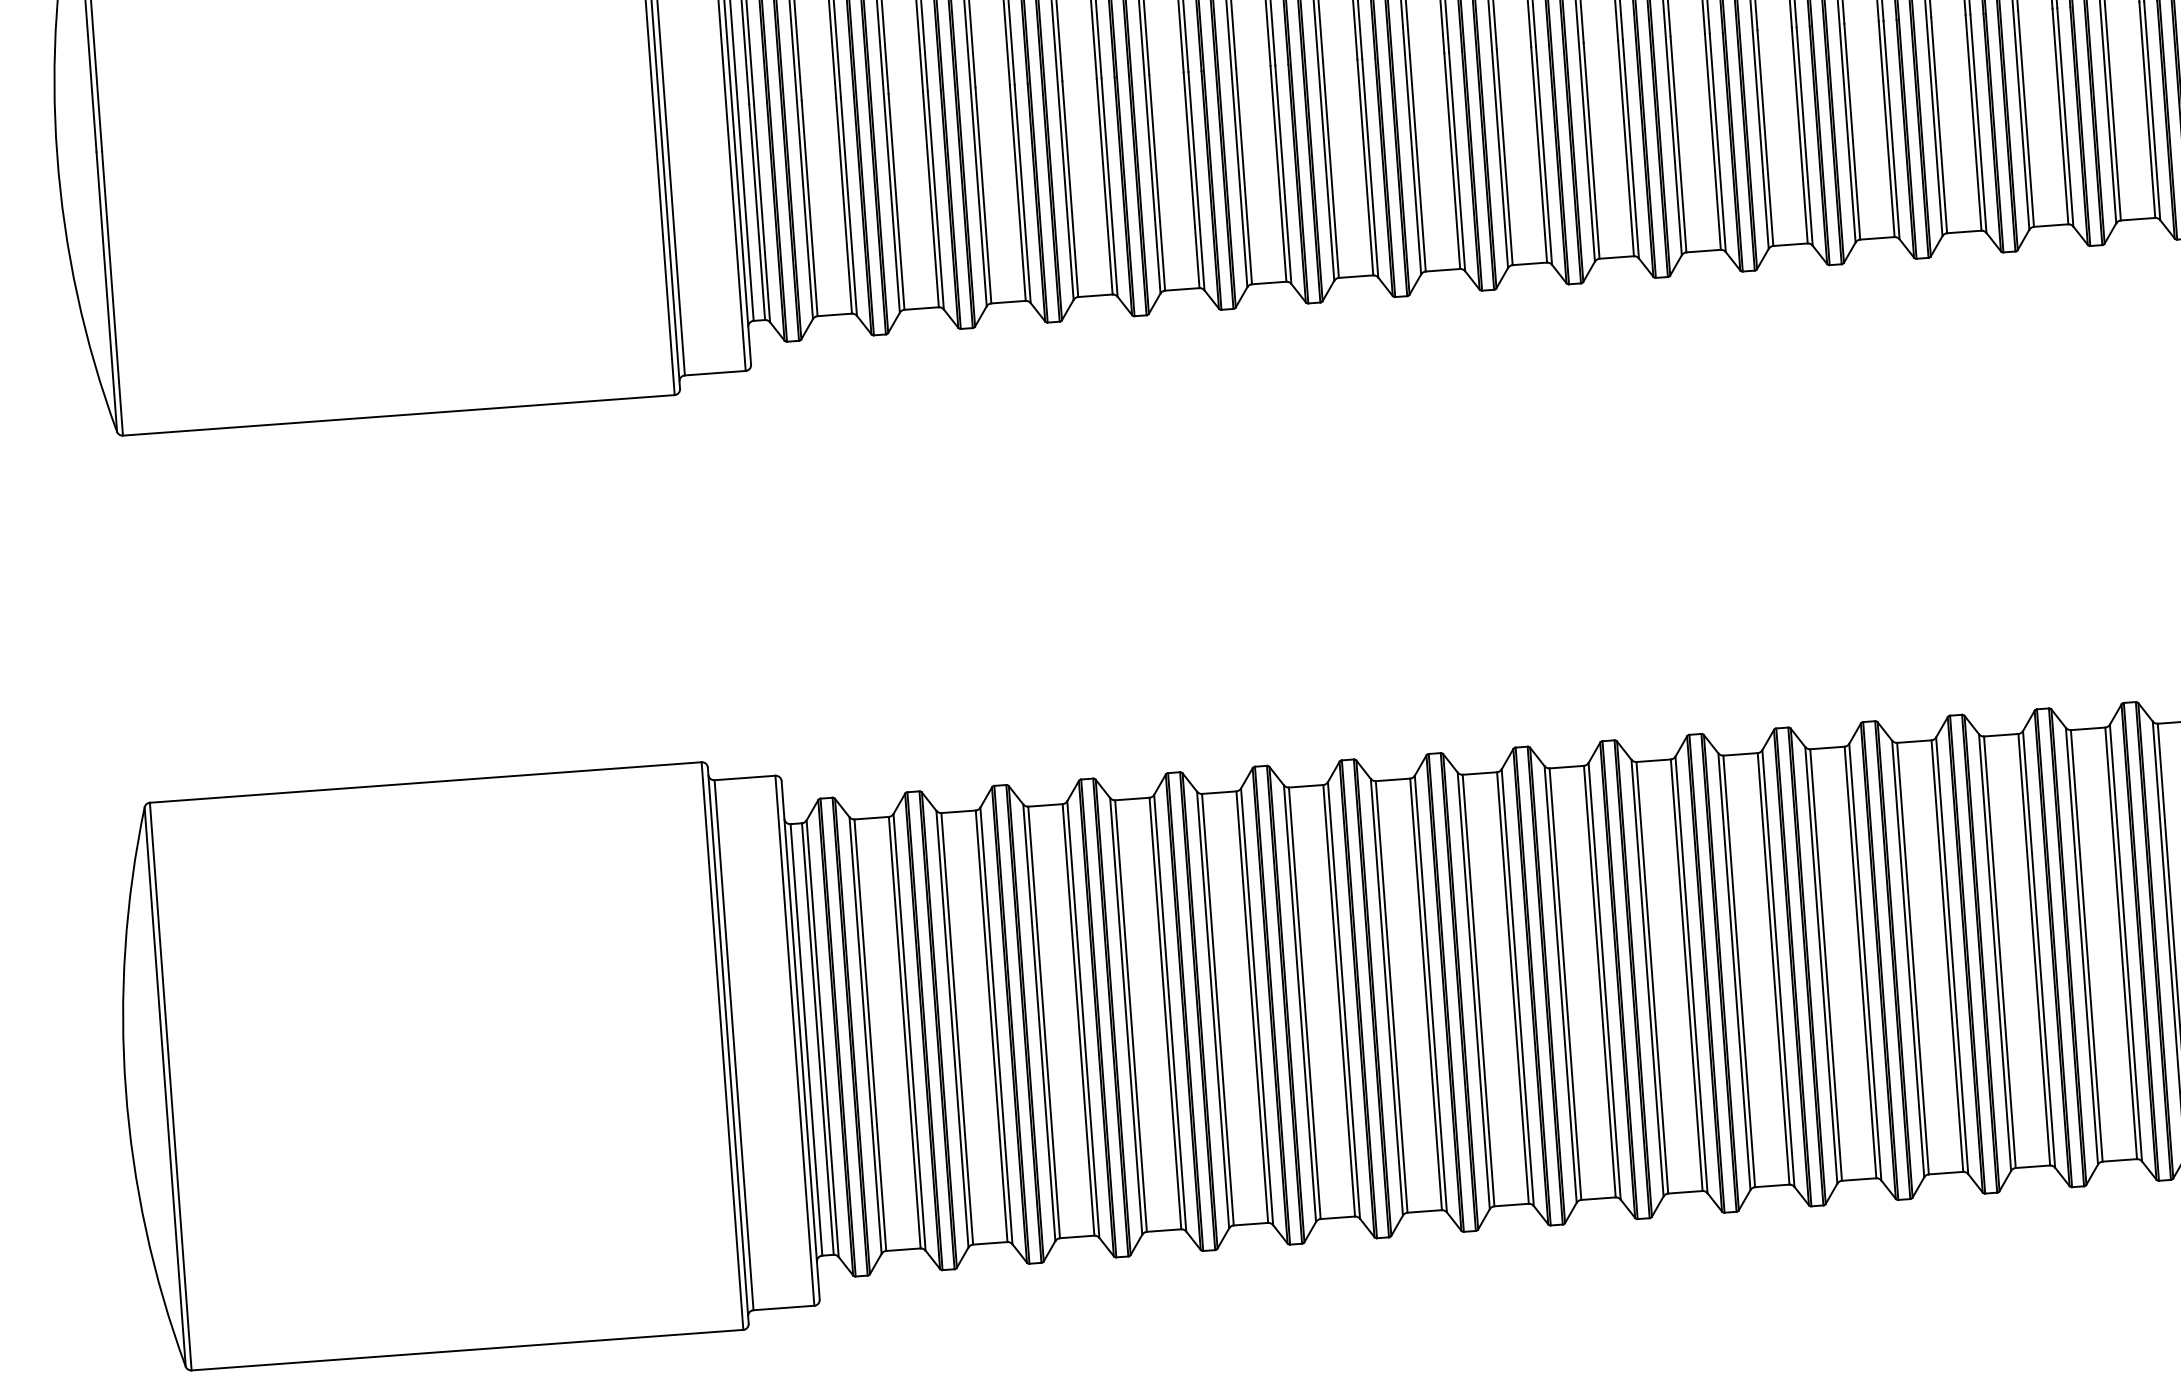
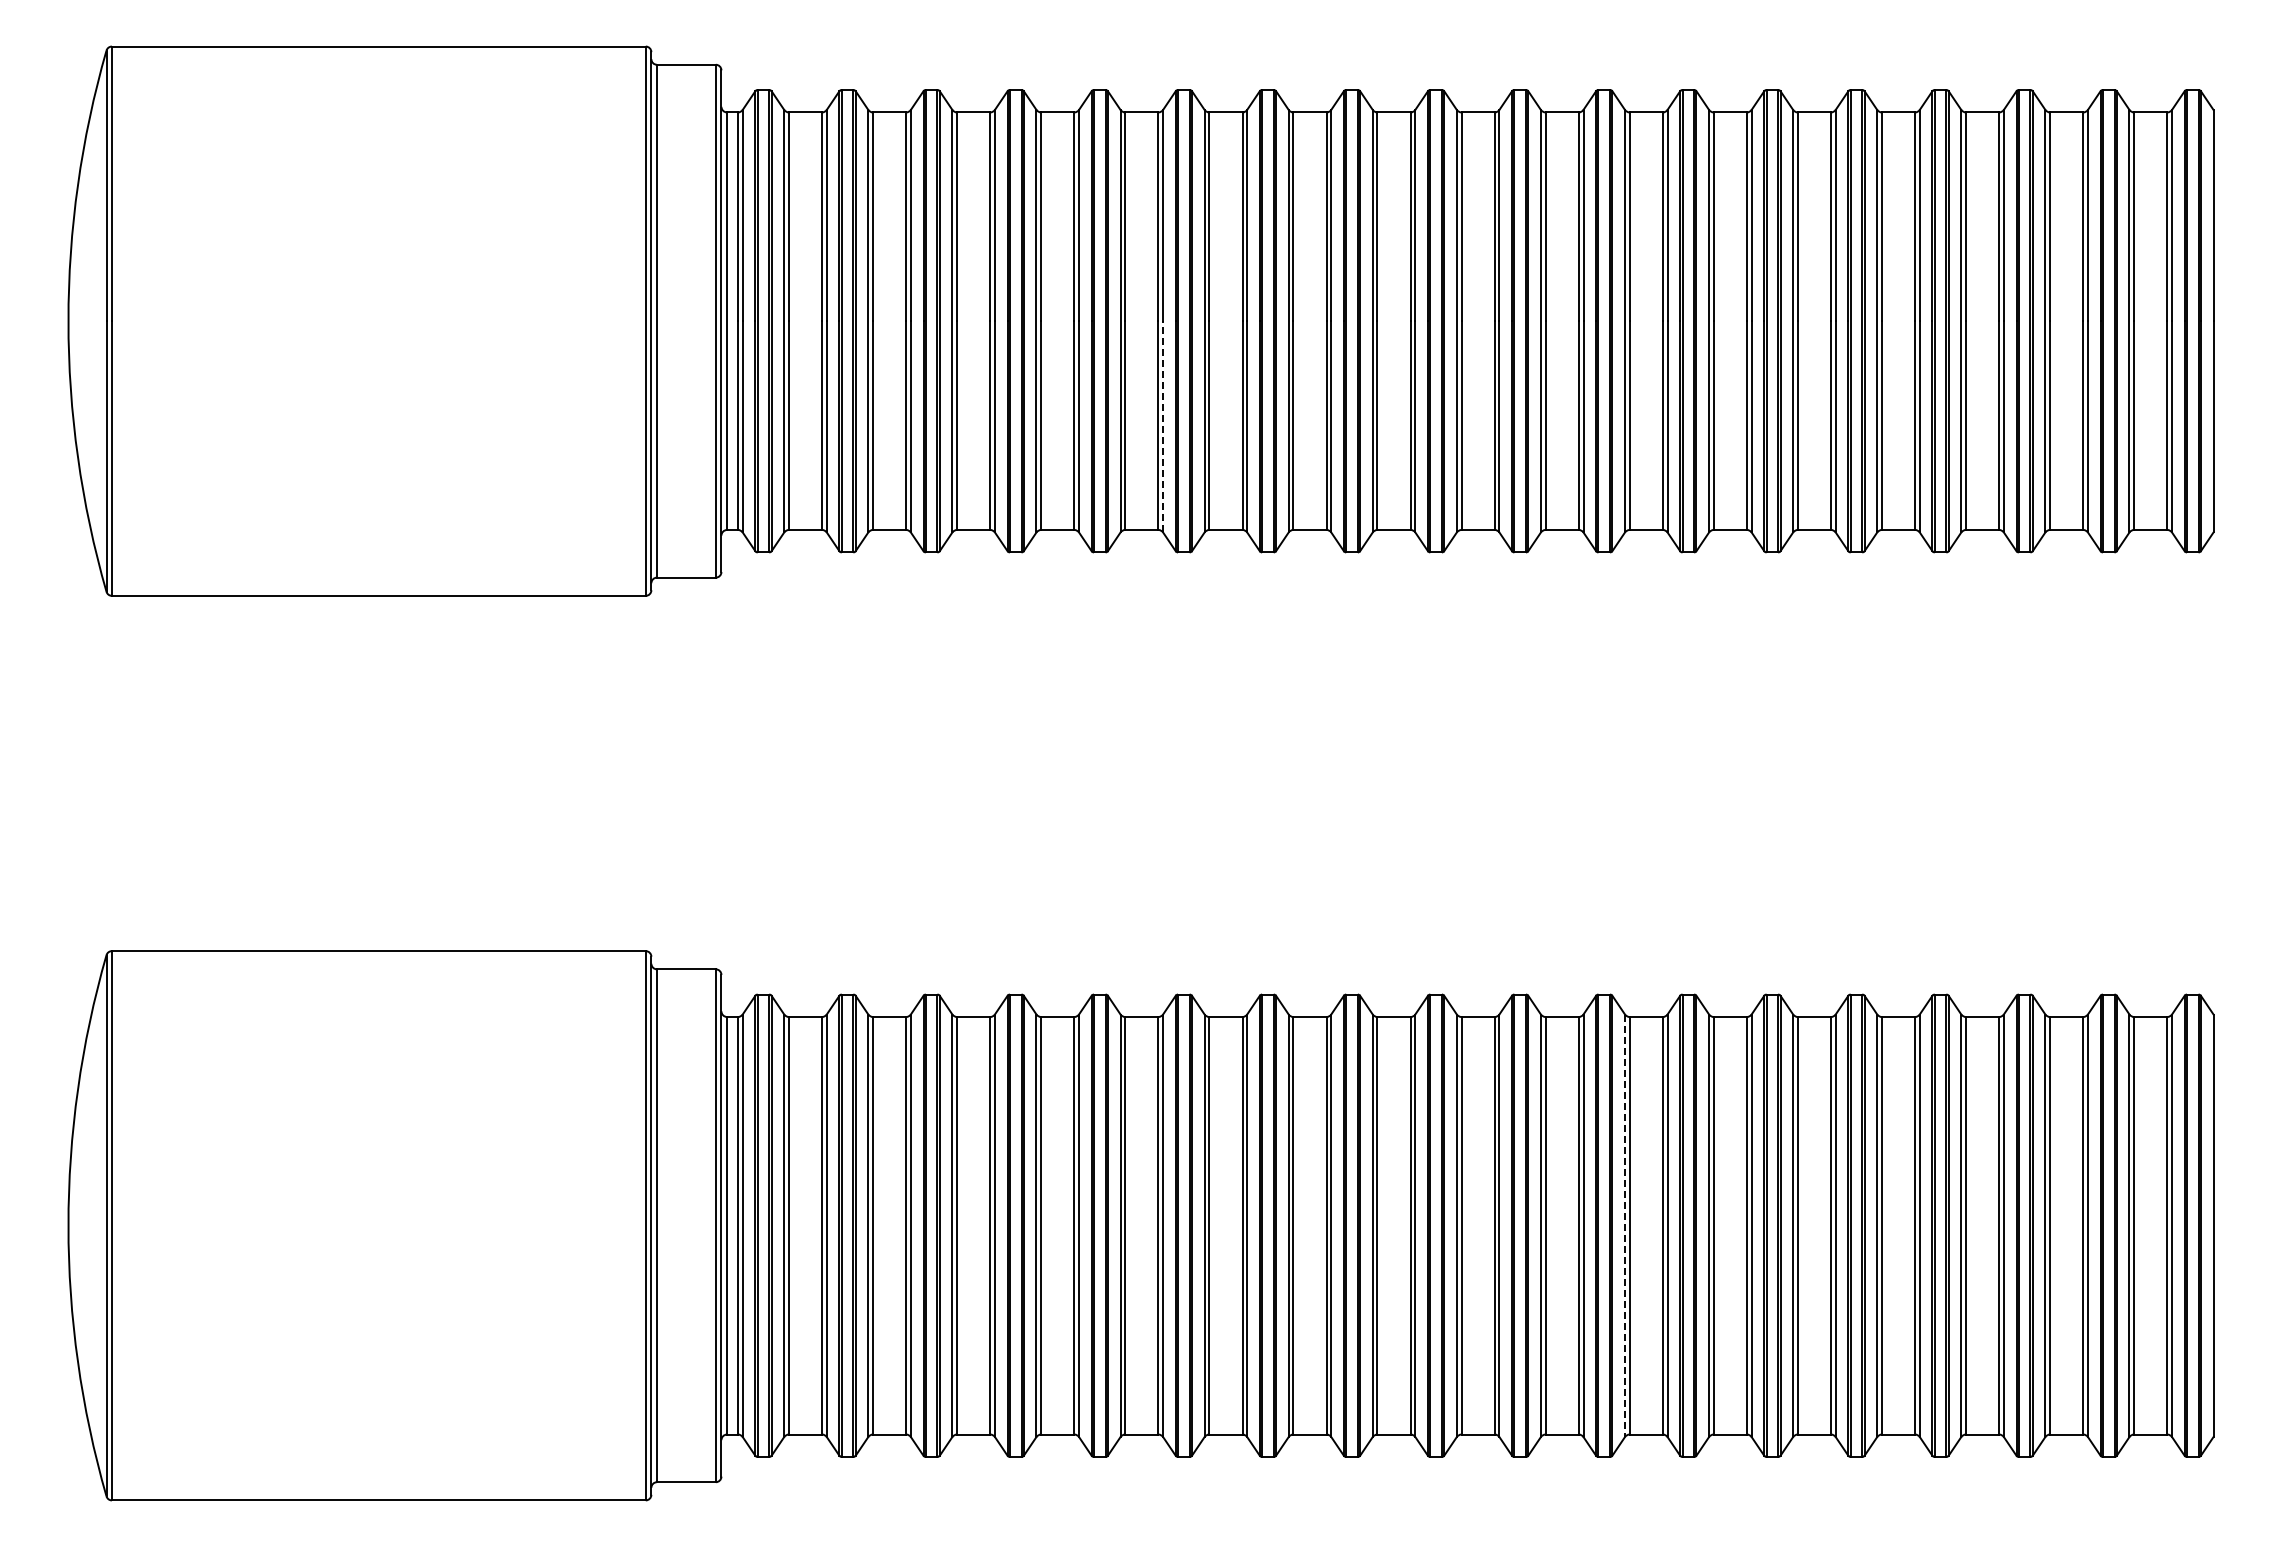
line: (1196, 180) -> (1163, 426), solid -> dashed
line: (1734, 972) -> (1625, 1226), solid -> dashed

